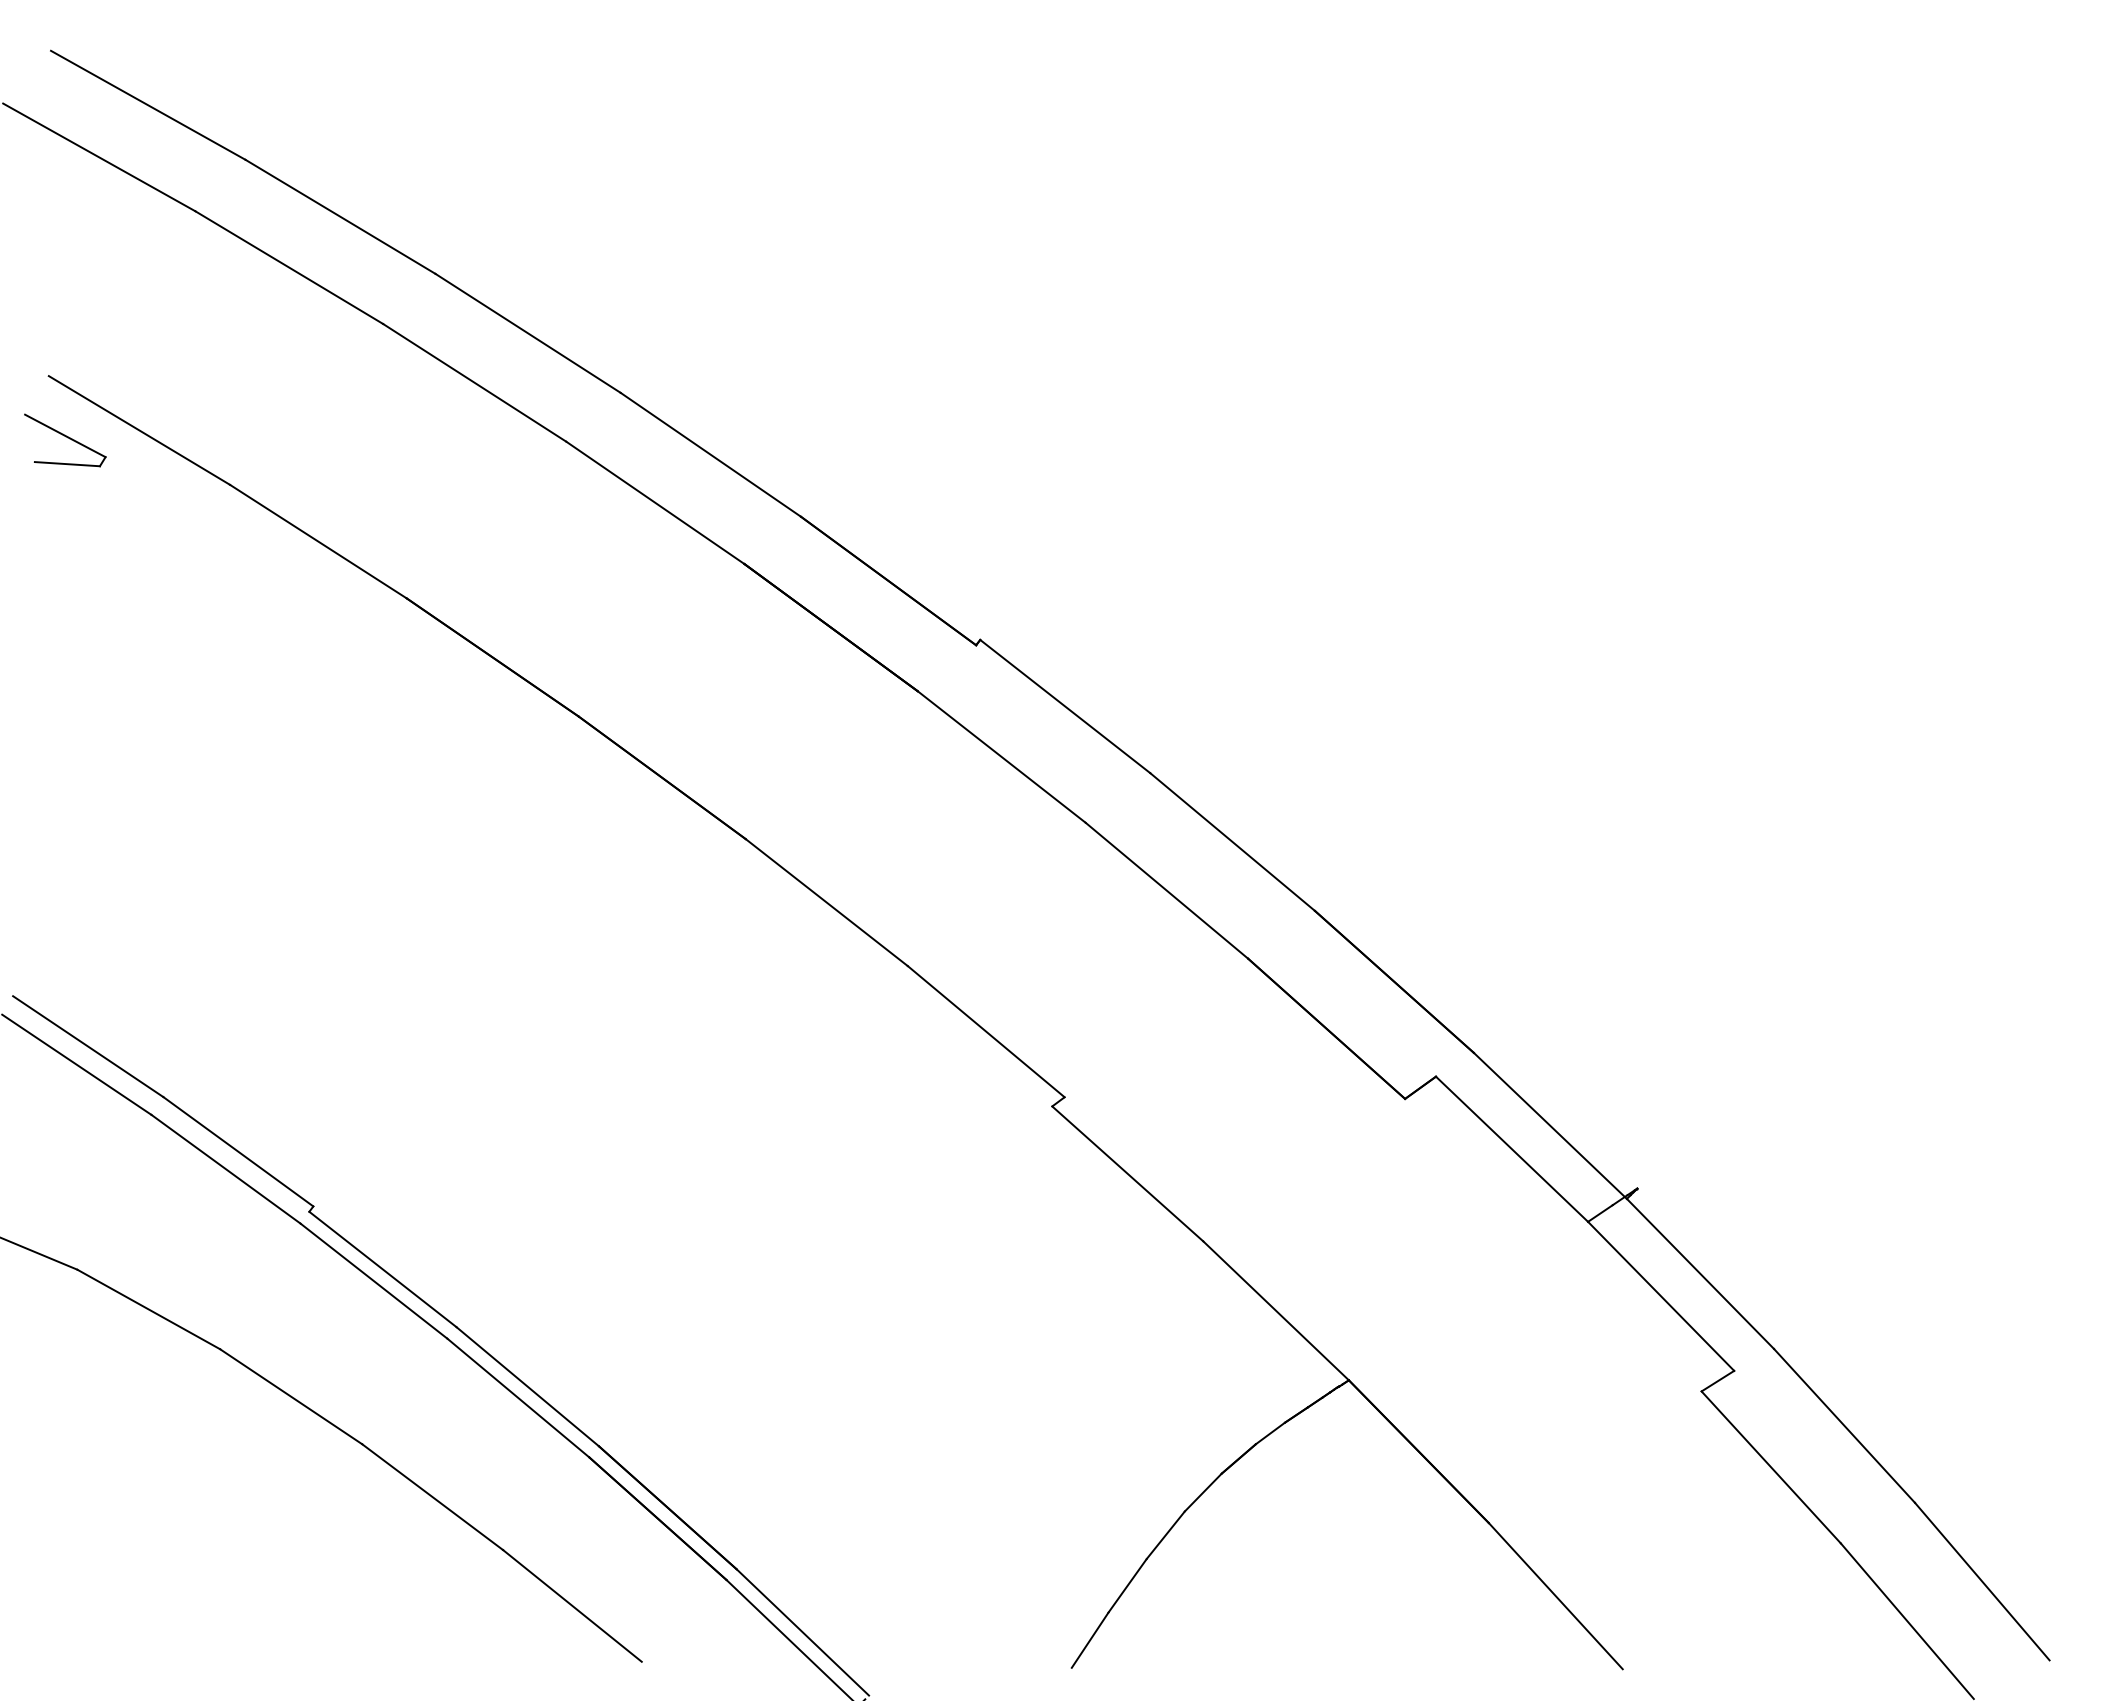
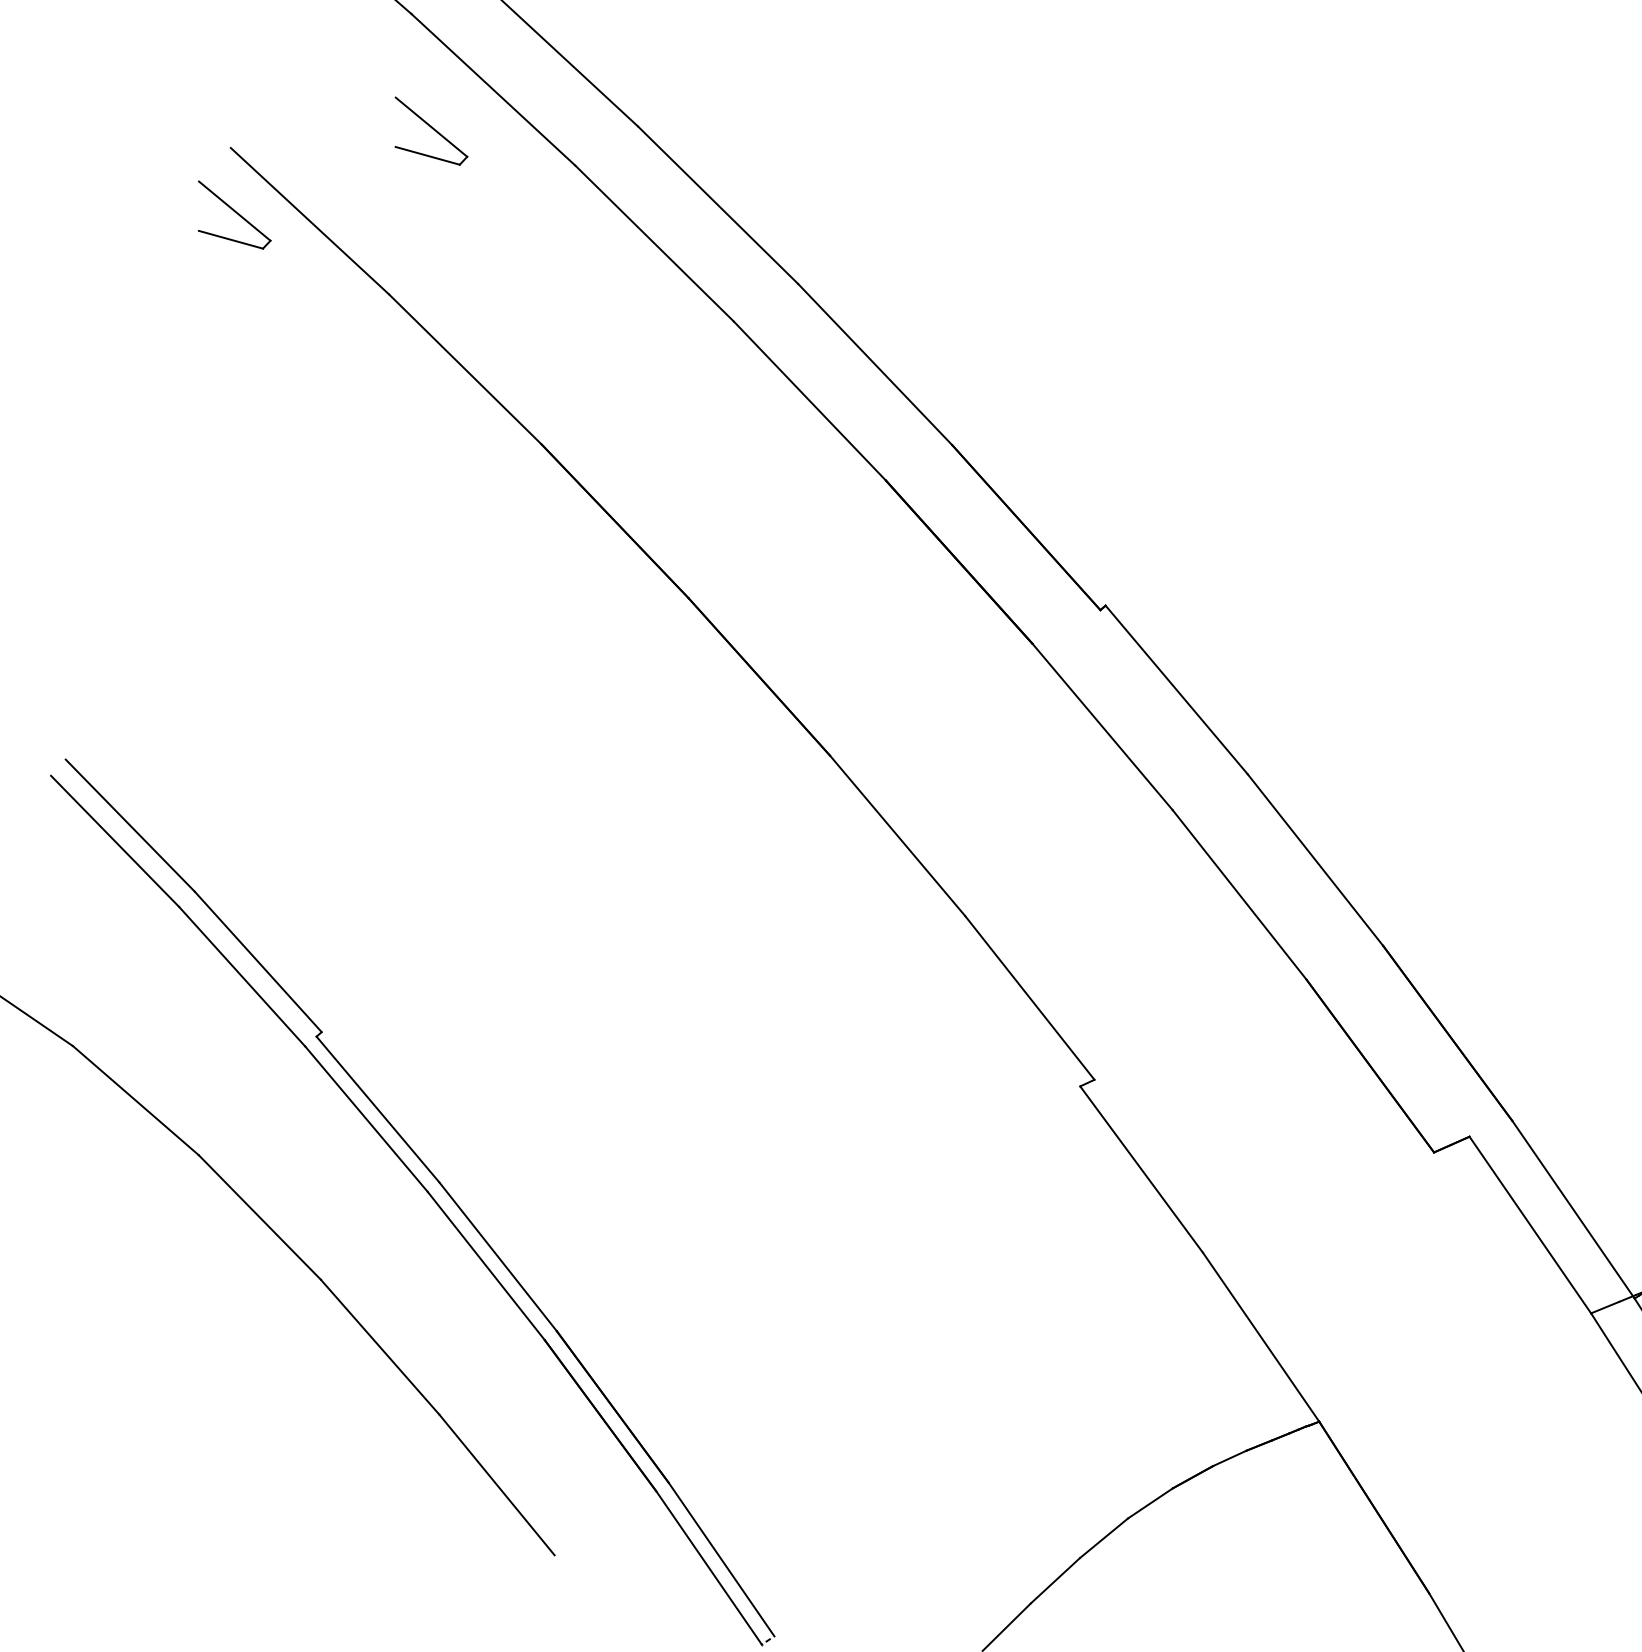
part: (237, 320) -> (430, 131), added

